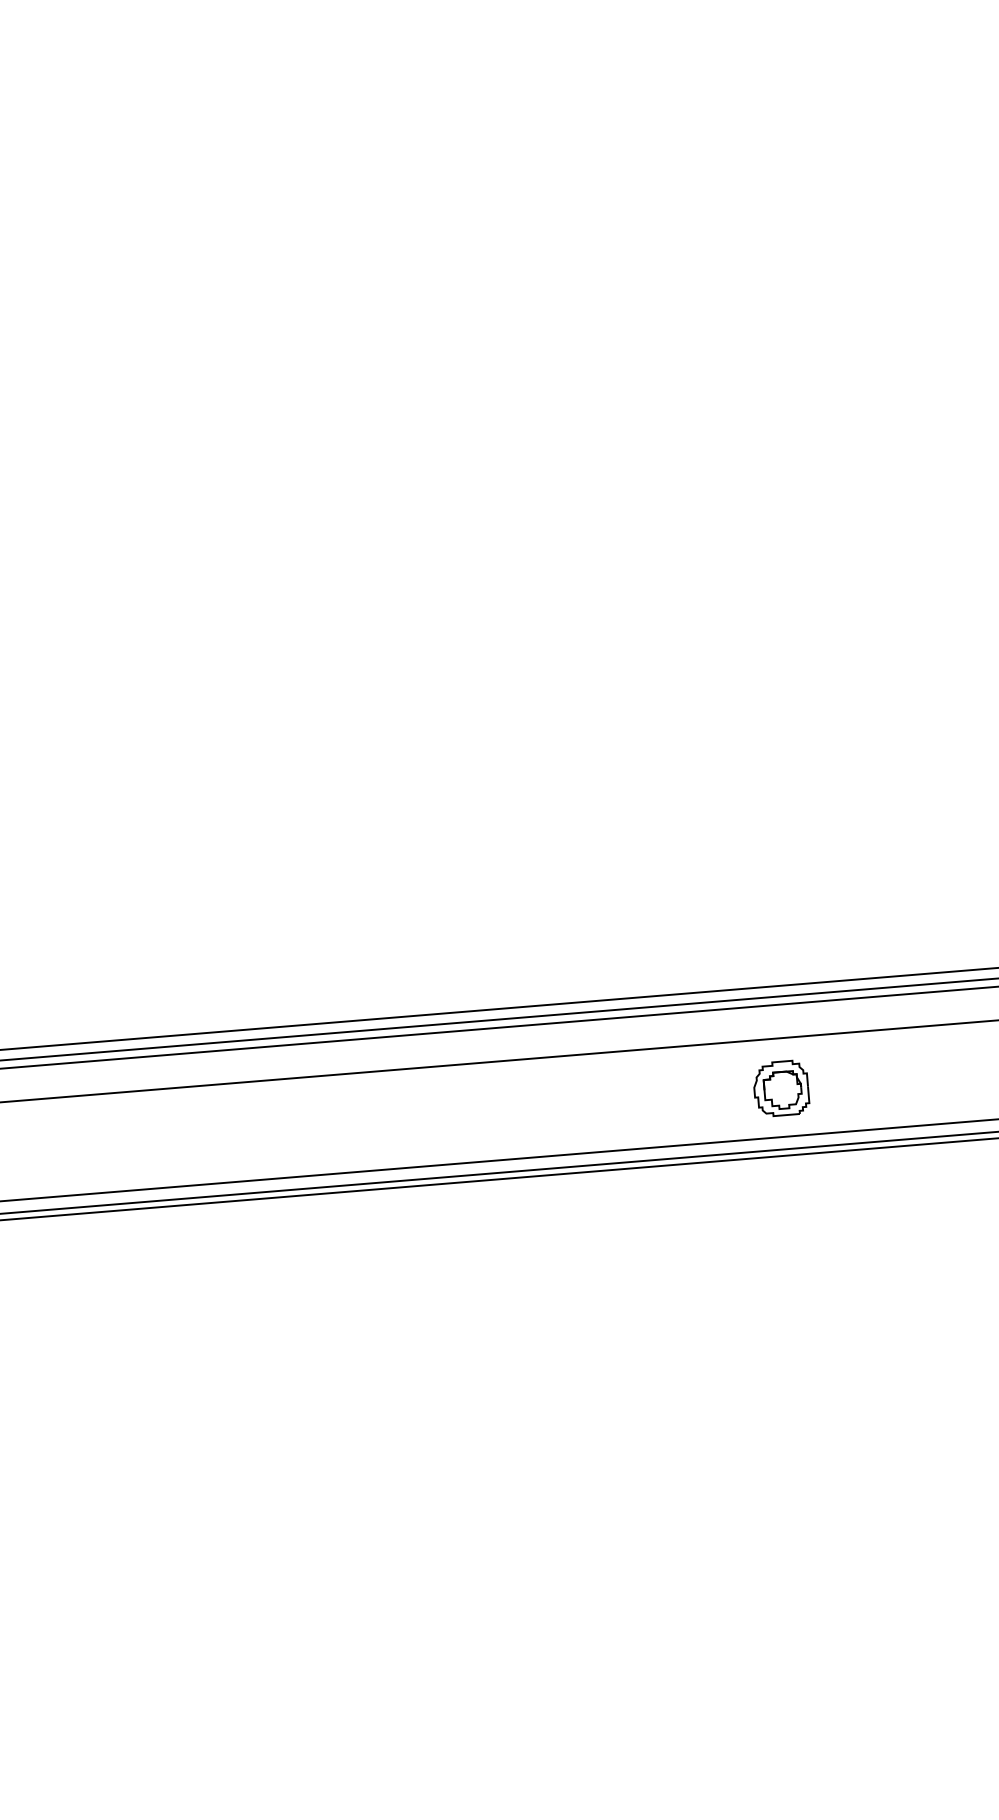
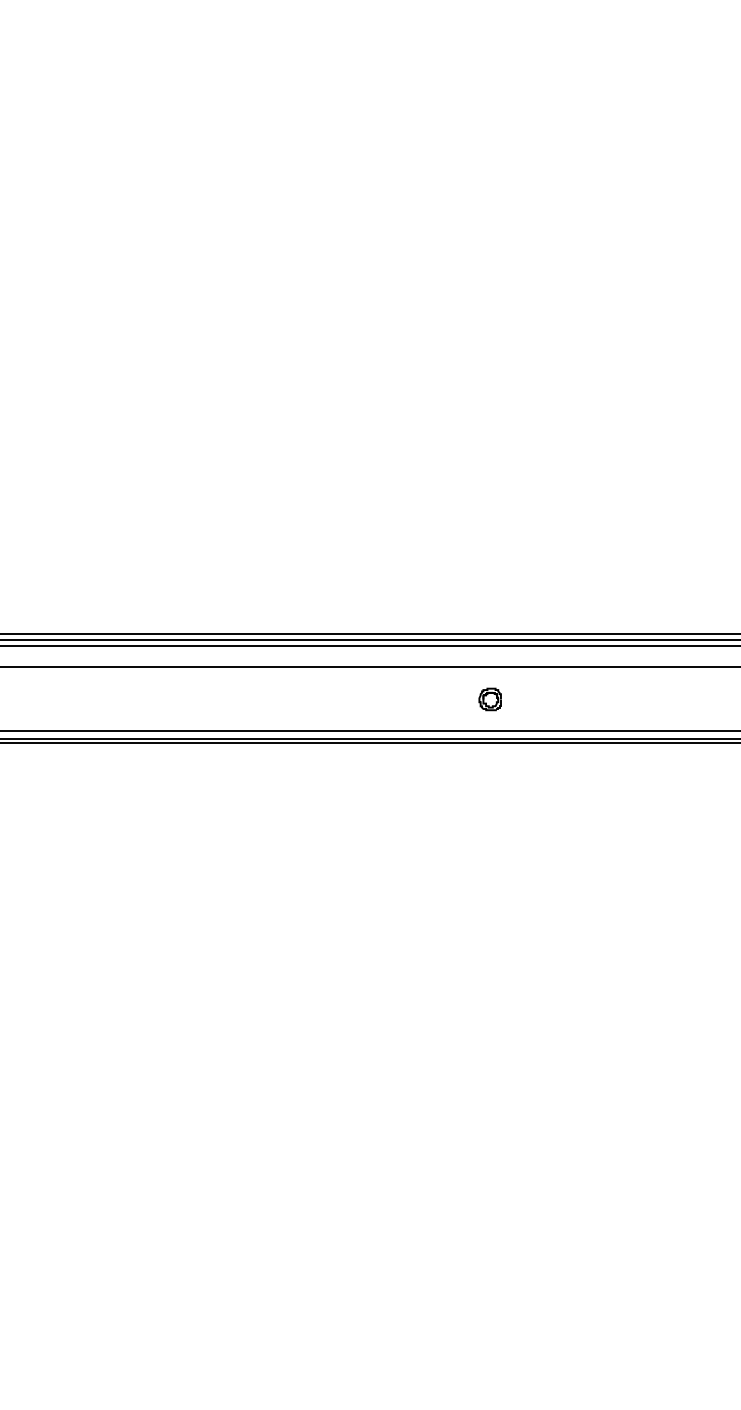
part: (780, 1088) -> (489, 699), size x0.62

